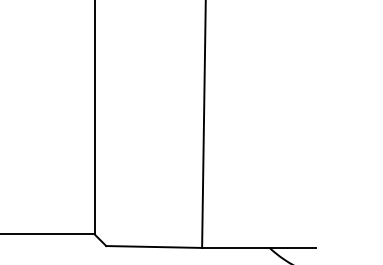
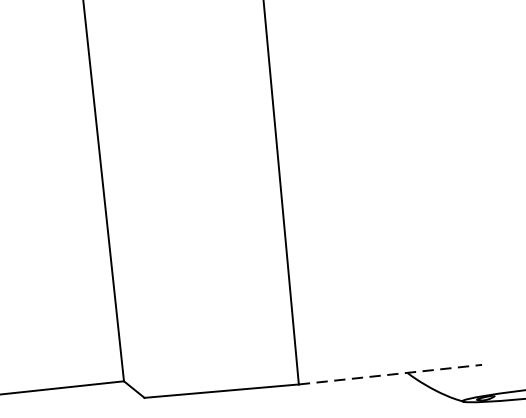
line: (259, 247) -> (390, 373), solid -> dashed

